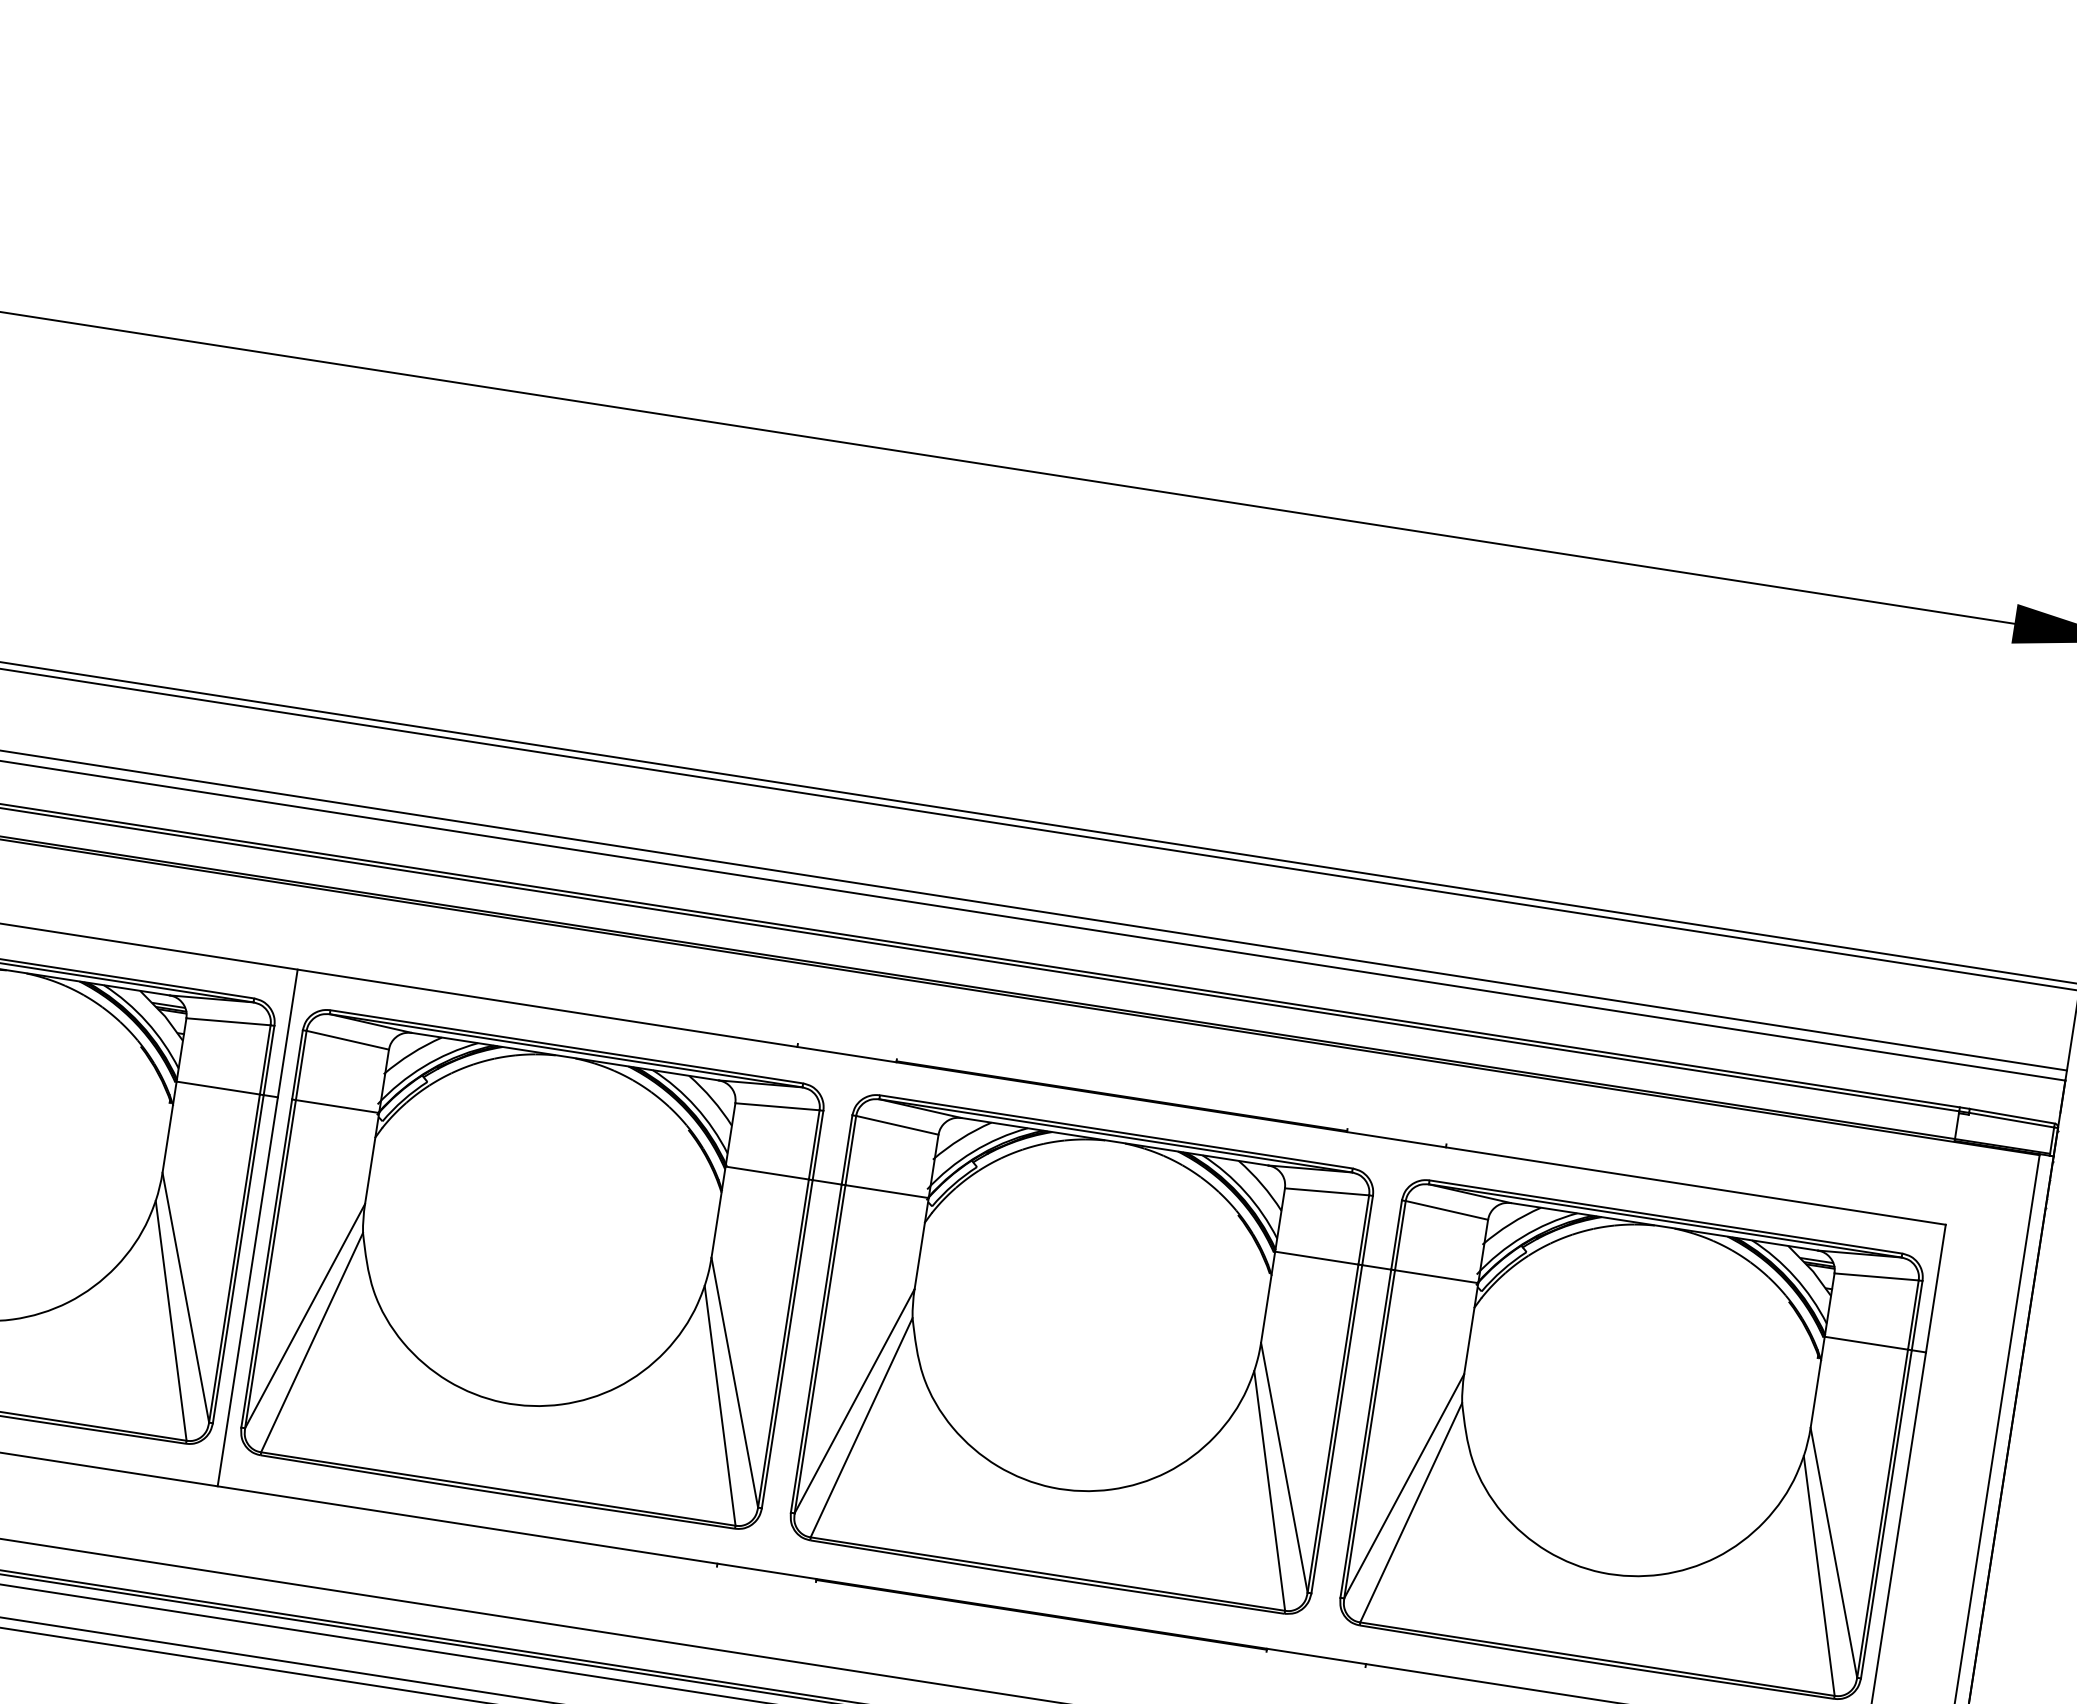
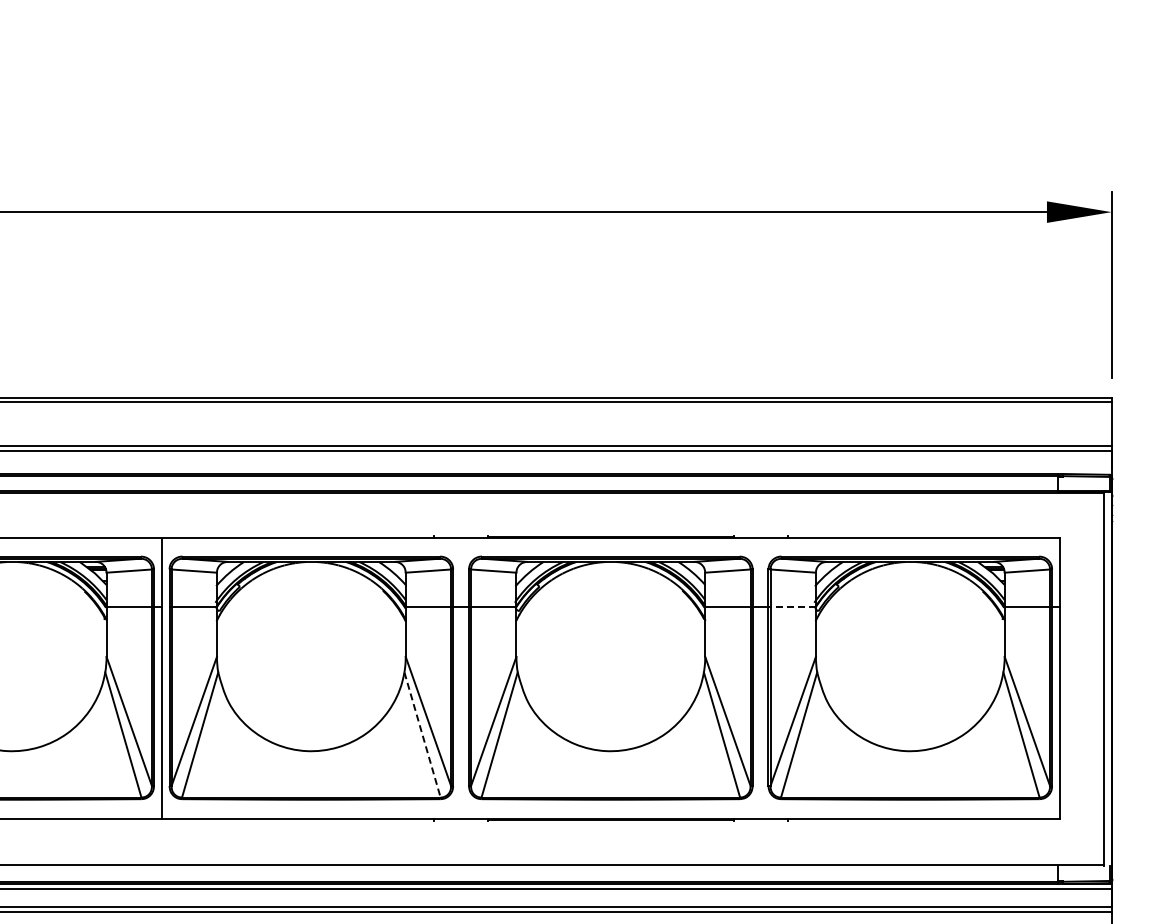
line: (1437, 1277) -> (793, 607), solid -> dashed
line: (719, 1406) -> (422, 735), solid -> dashed

